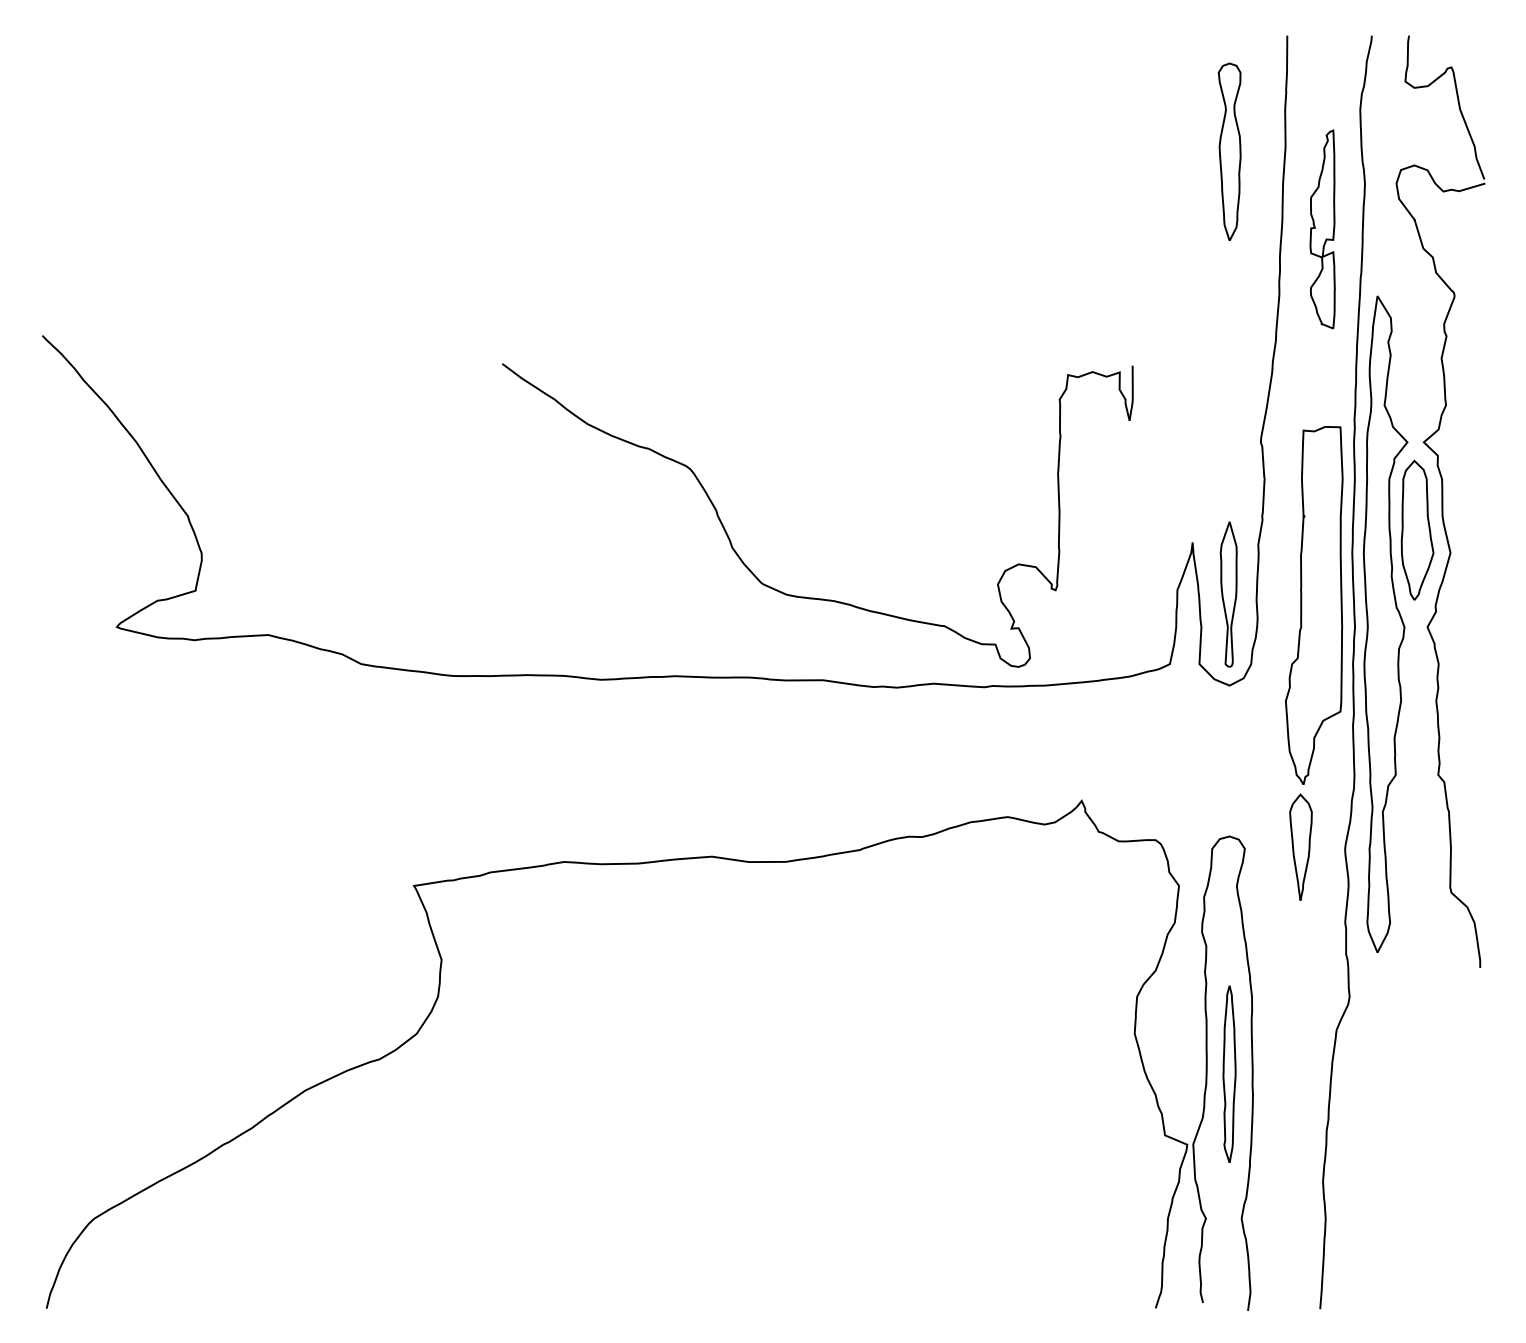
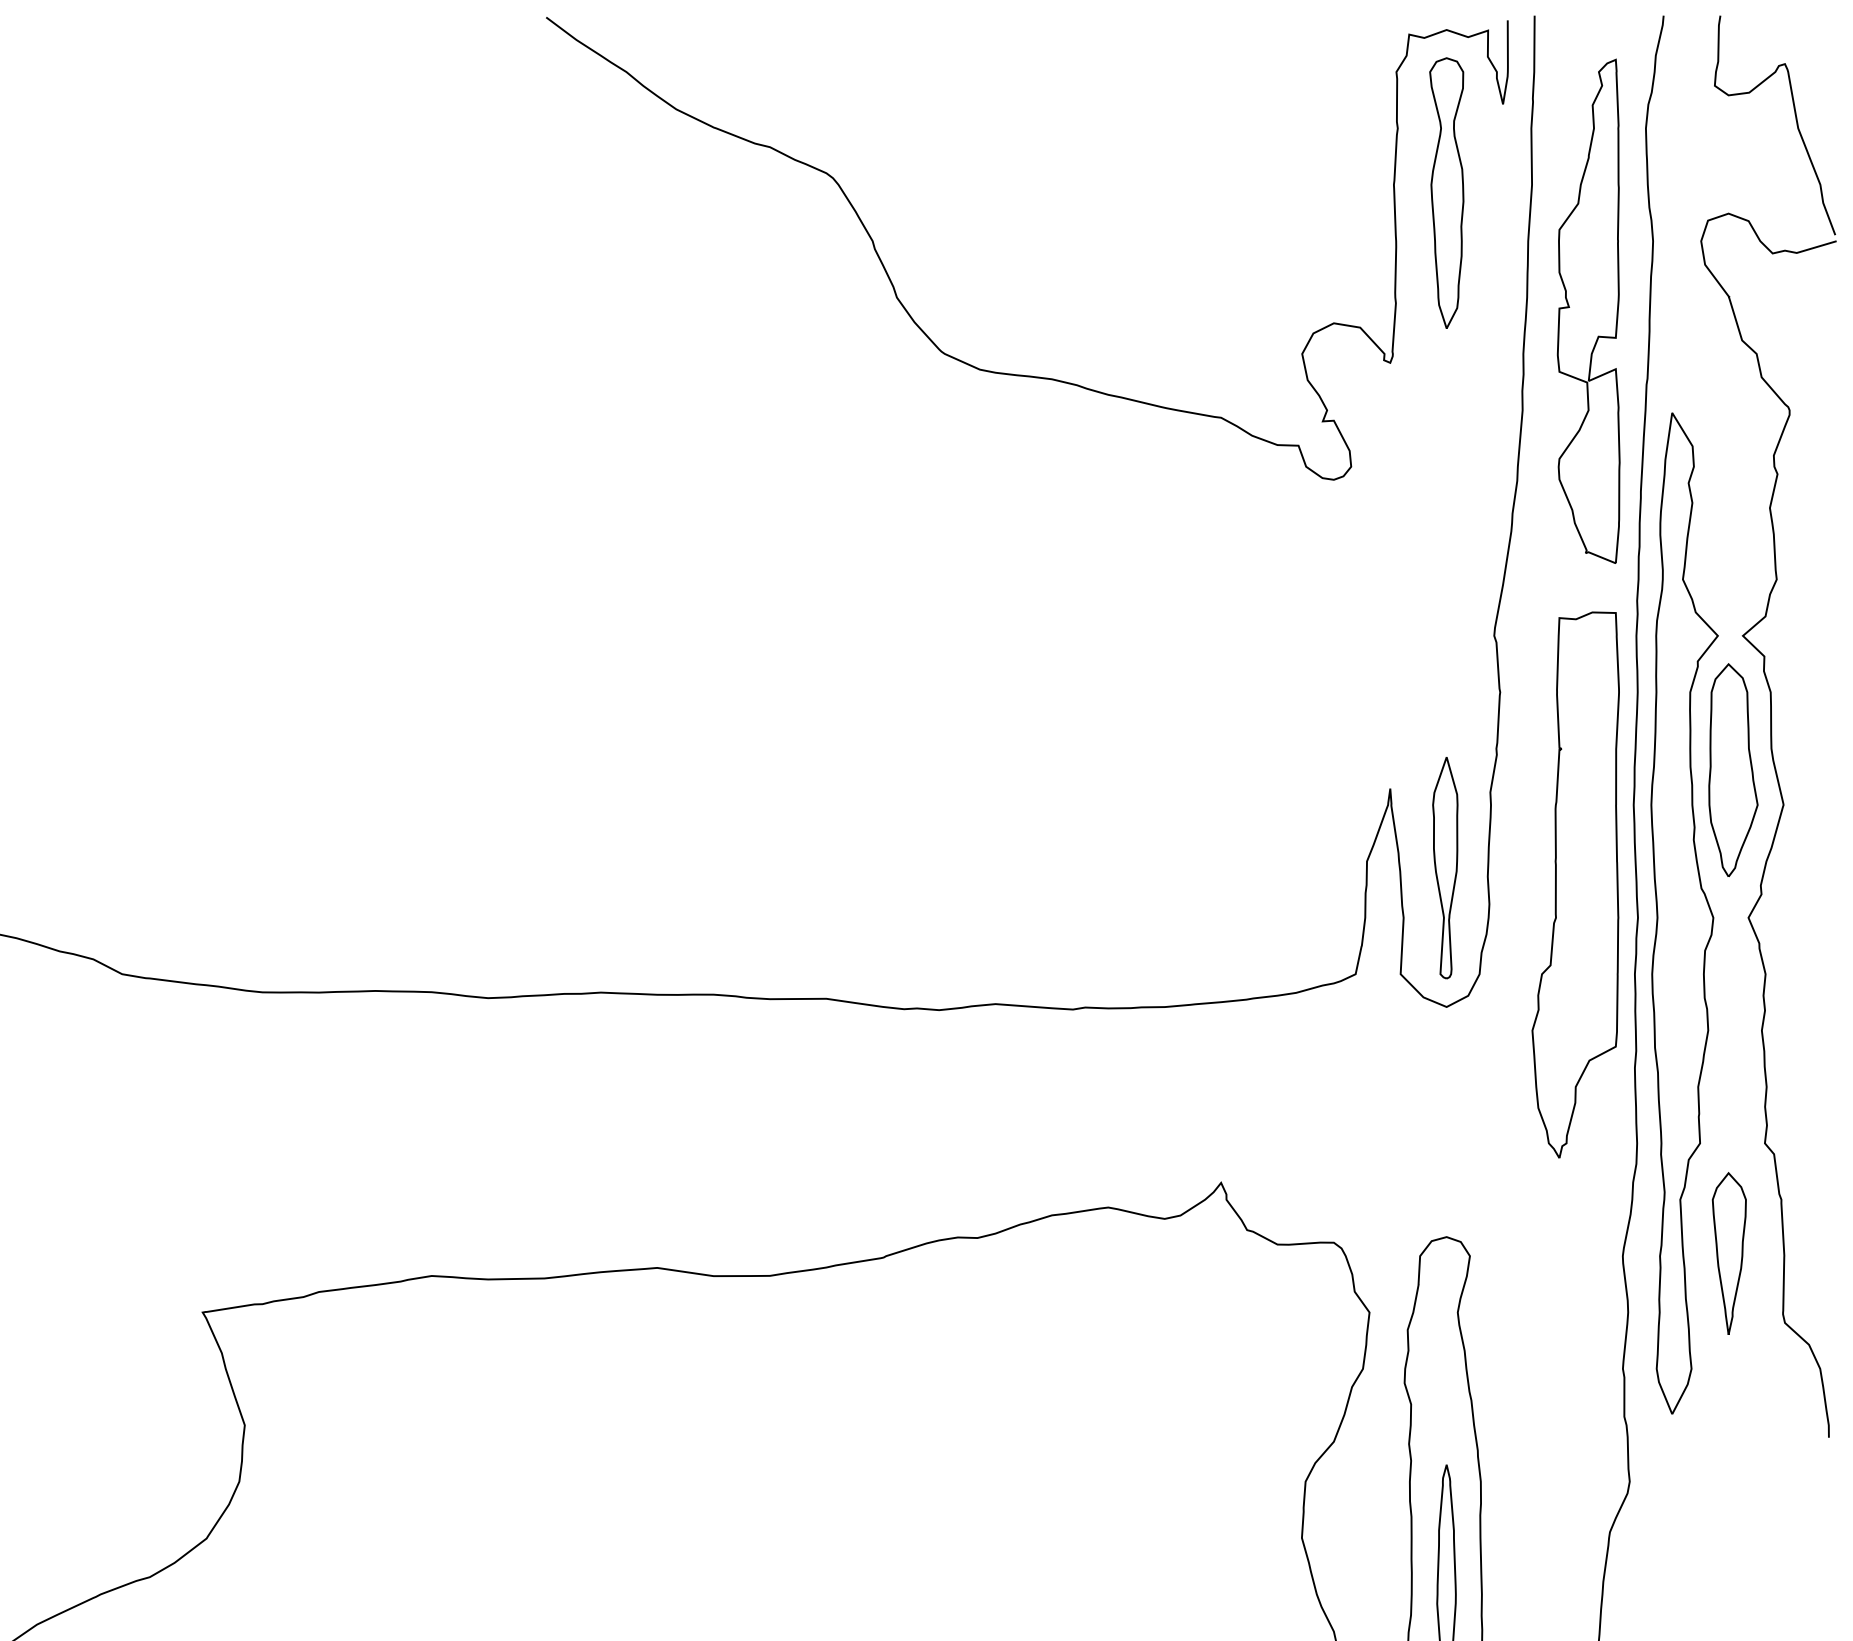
part: (1322, 229) -> (1588, 311), size x1.67
curve: (805, 596) -> (1008, 372), moved
part: (1300, 846) -> (1728, 1252), moved

